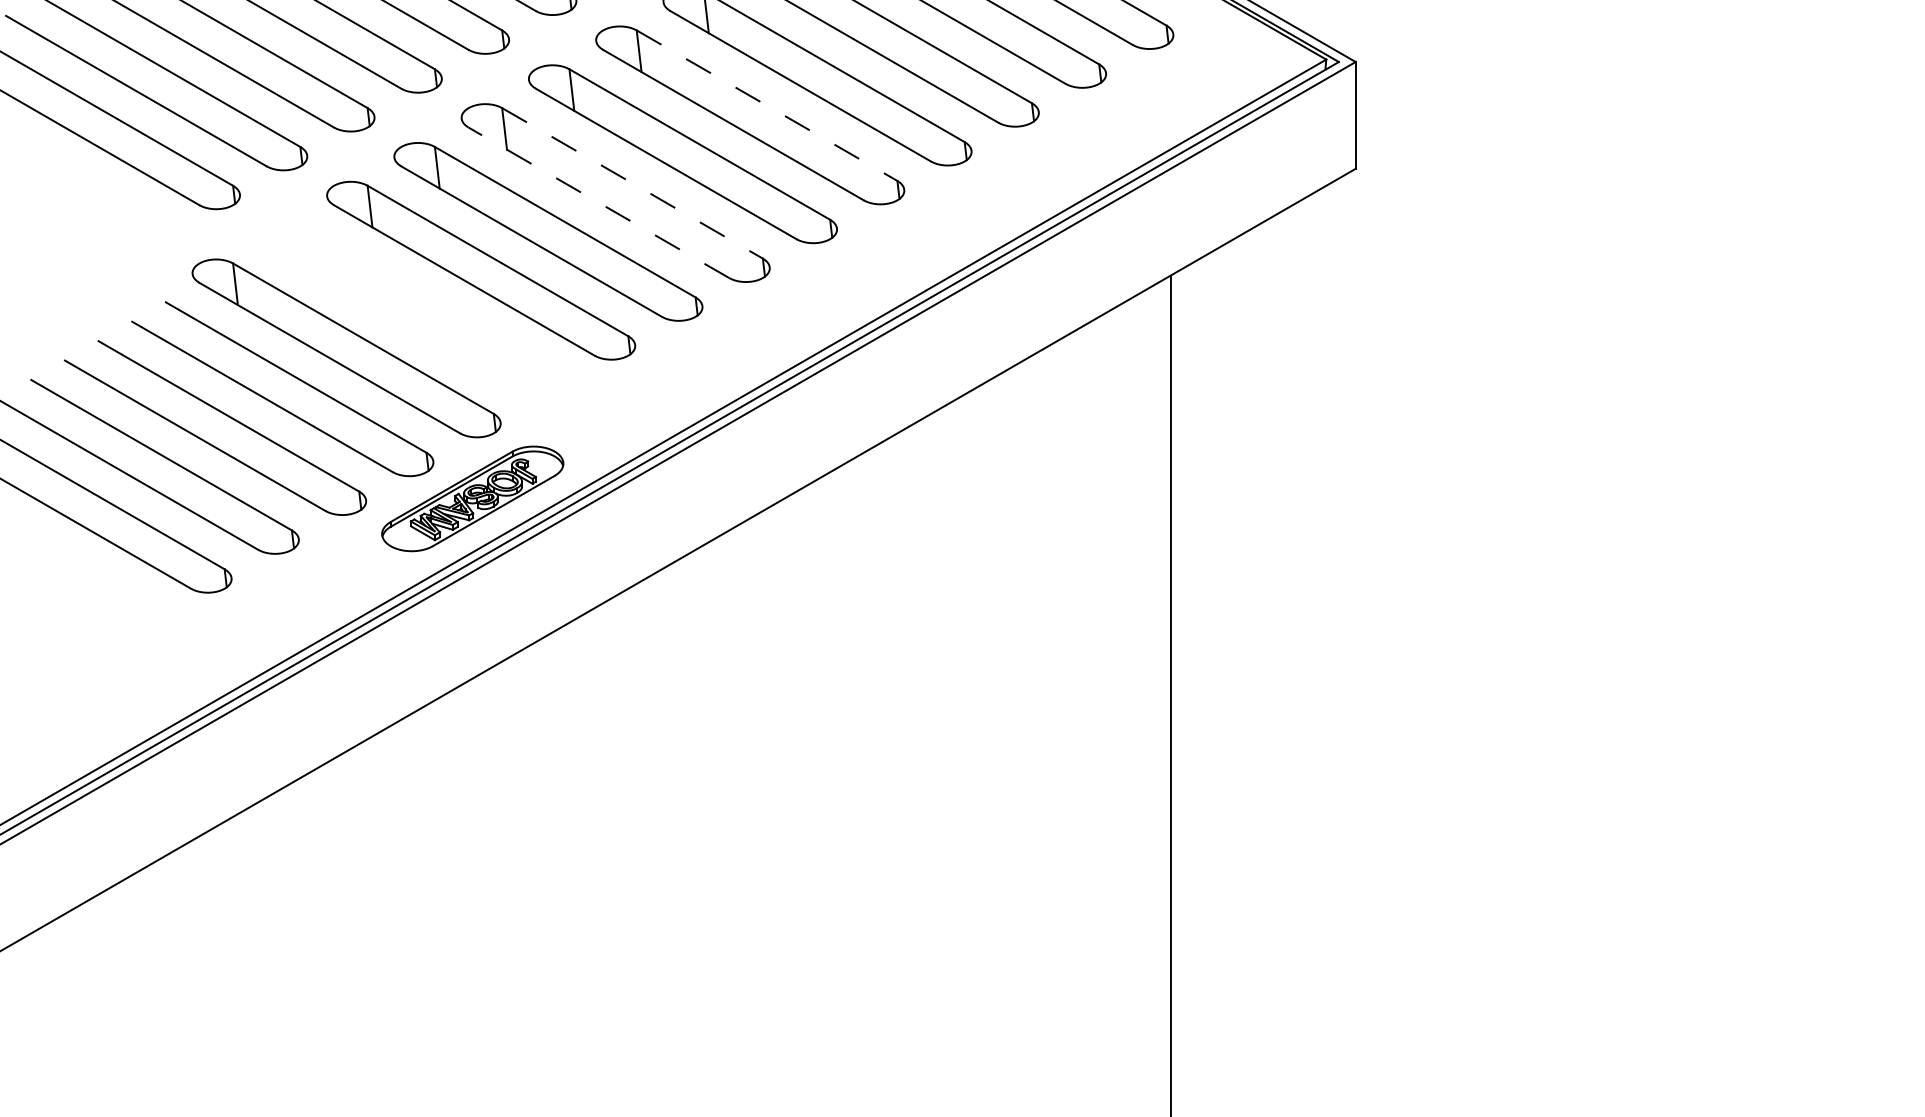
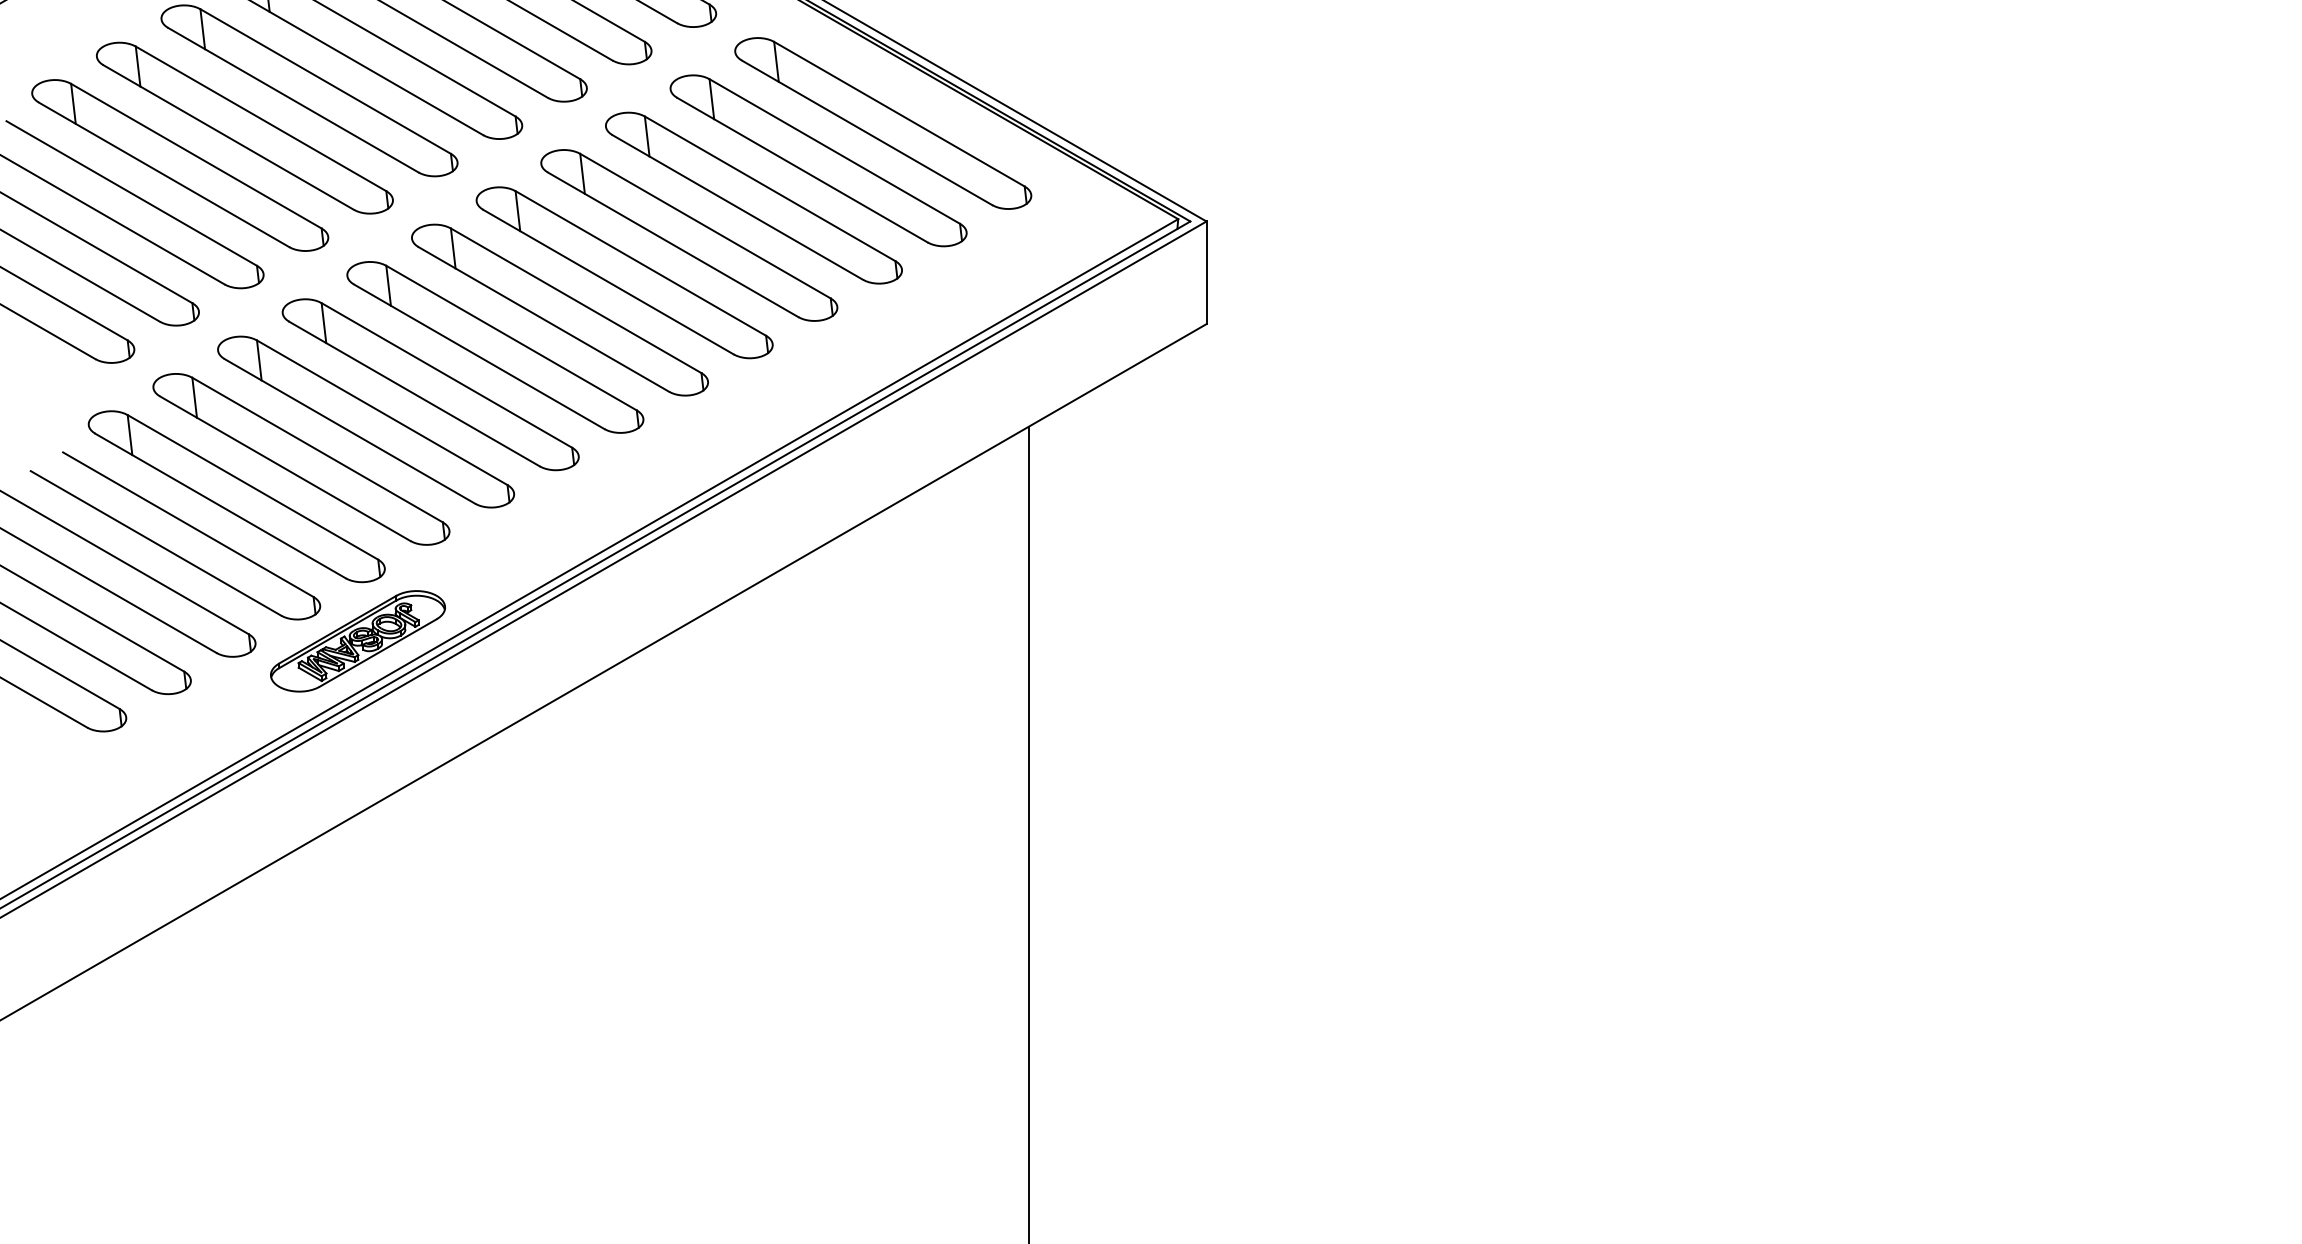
line: (766, 105) -> (640, 263), dashed -> solid
line: (632, 183) -> (511, 338), dashed -> solid
line: (599, 202) -> (479, 356), dashed -> solid
part: (413, 309) -> (301, 459), added

